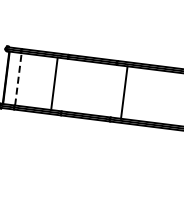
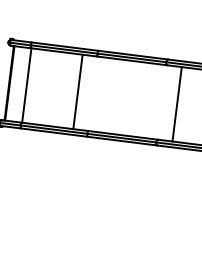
line: (18, 78) -> (26, 84), dashed -> solid

